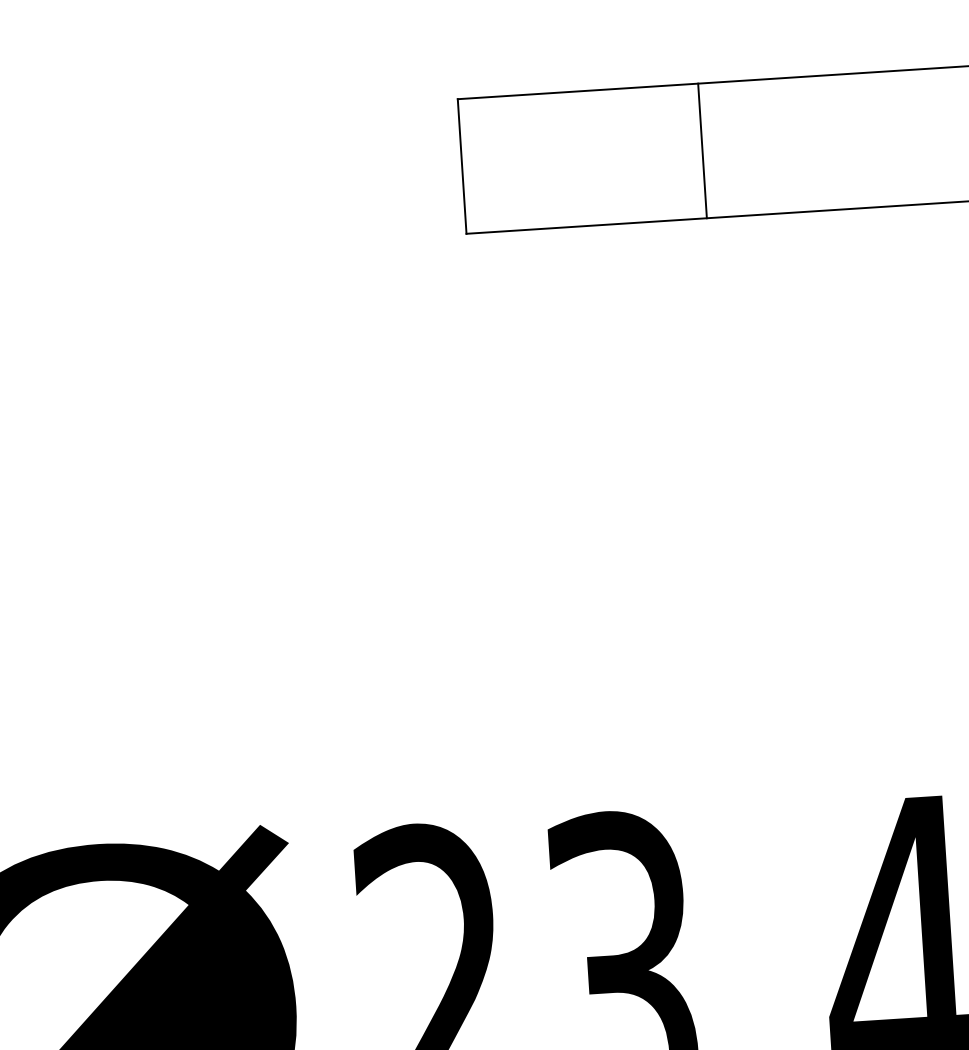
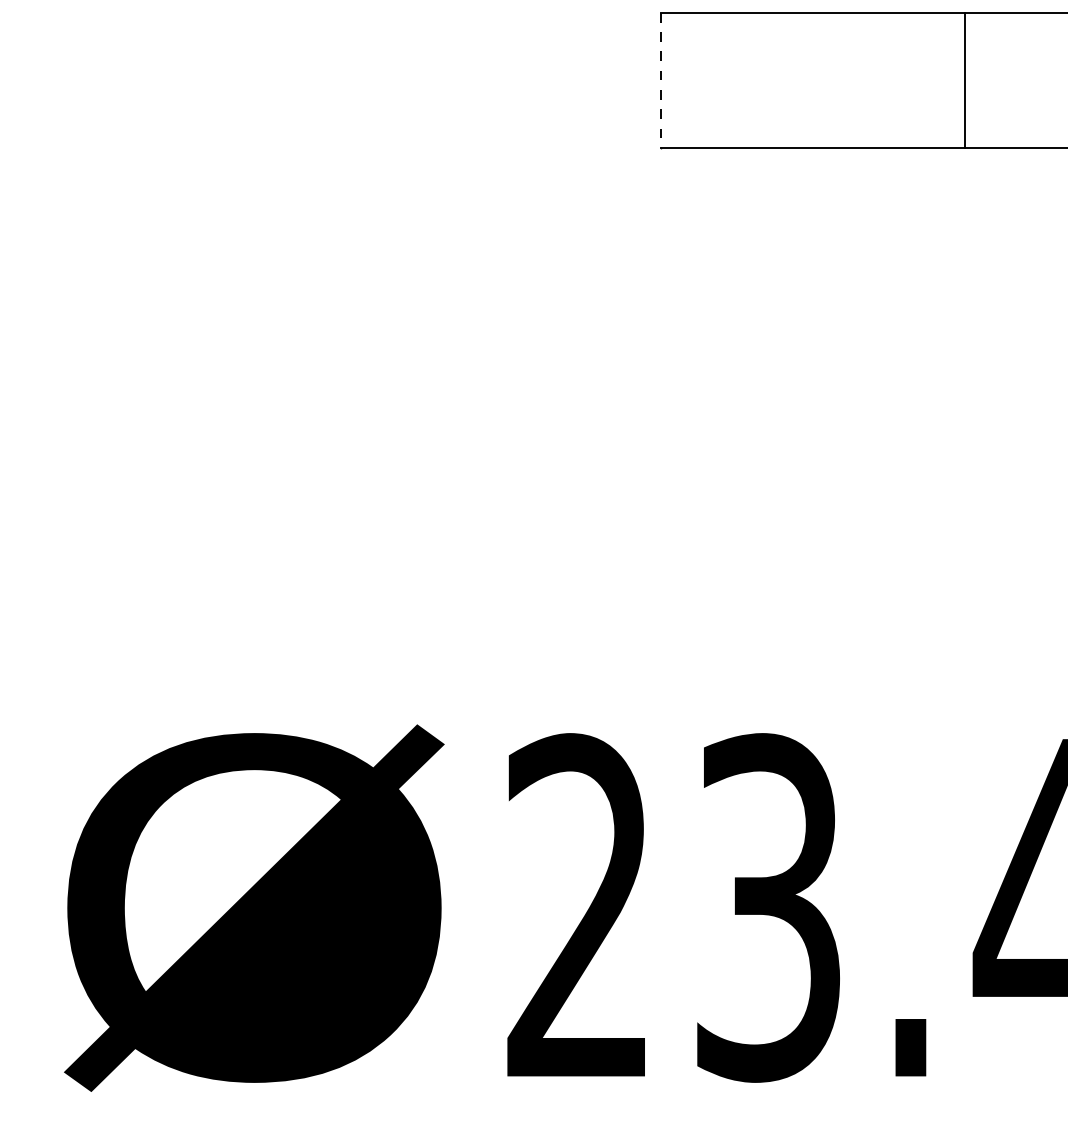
line: (702, 150) -> (965, 79), moved
line: (462, 166) -> (661, 80), solid -> dashed

